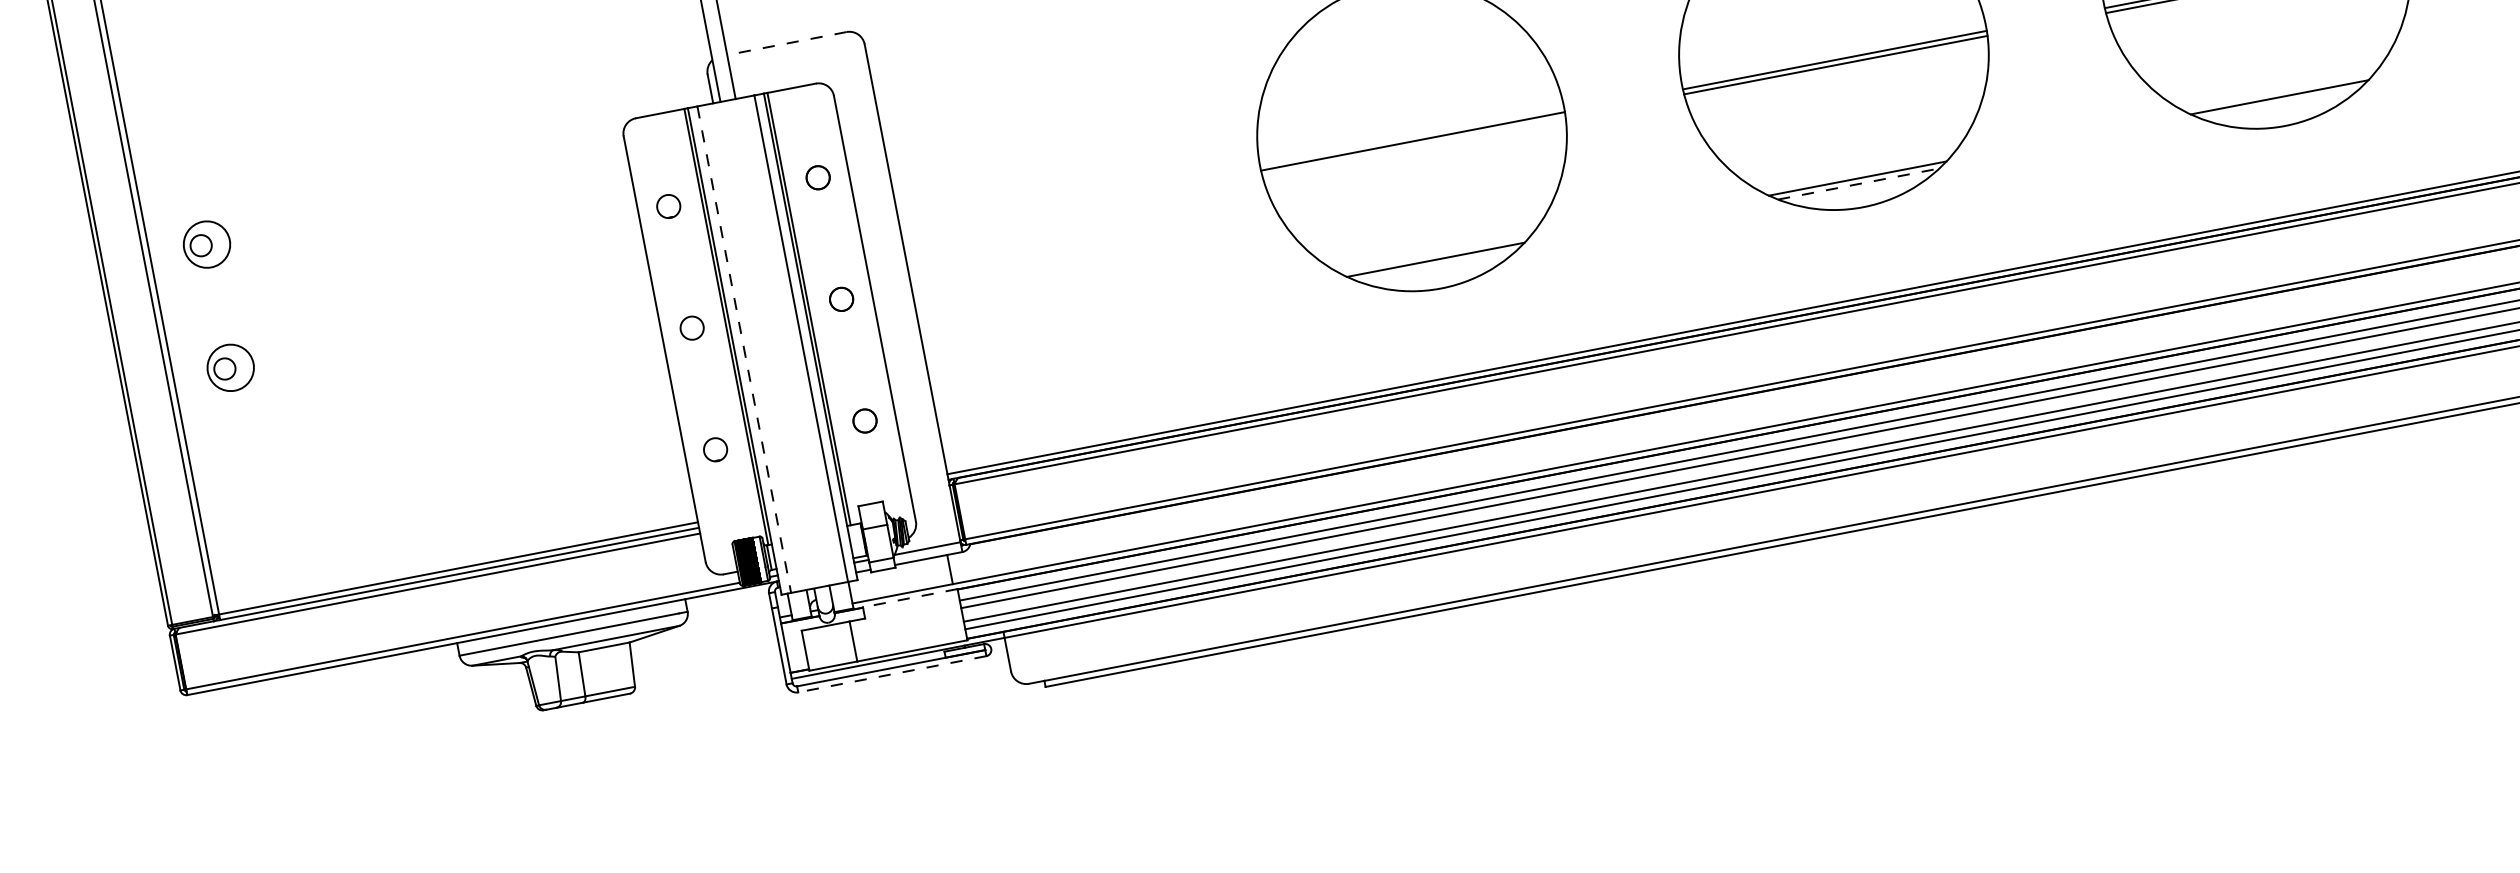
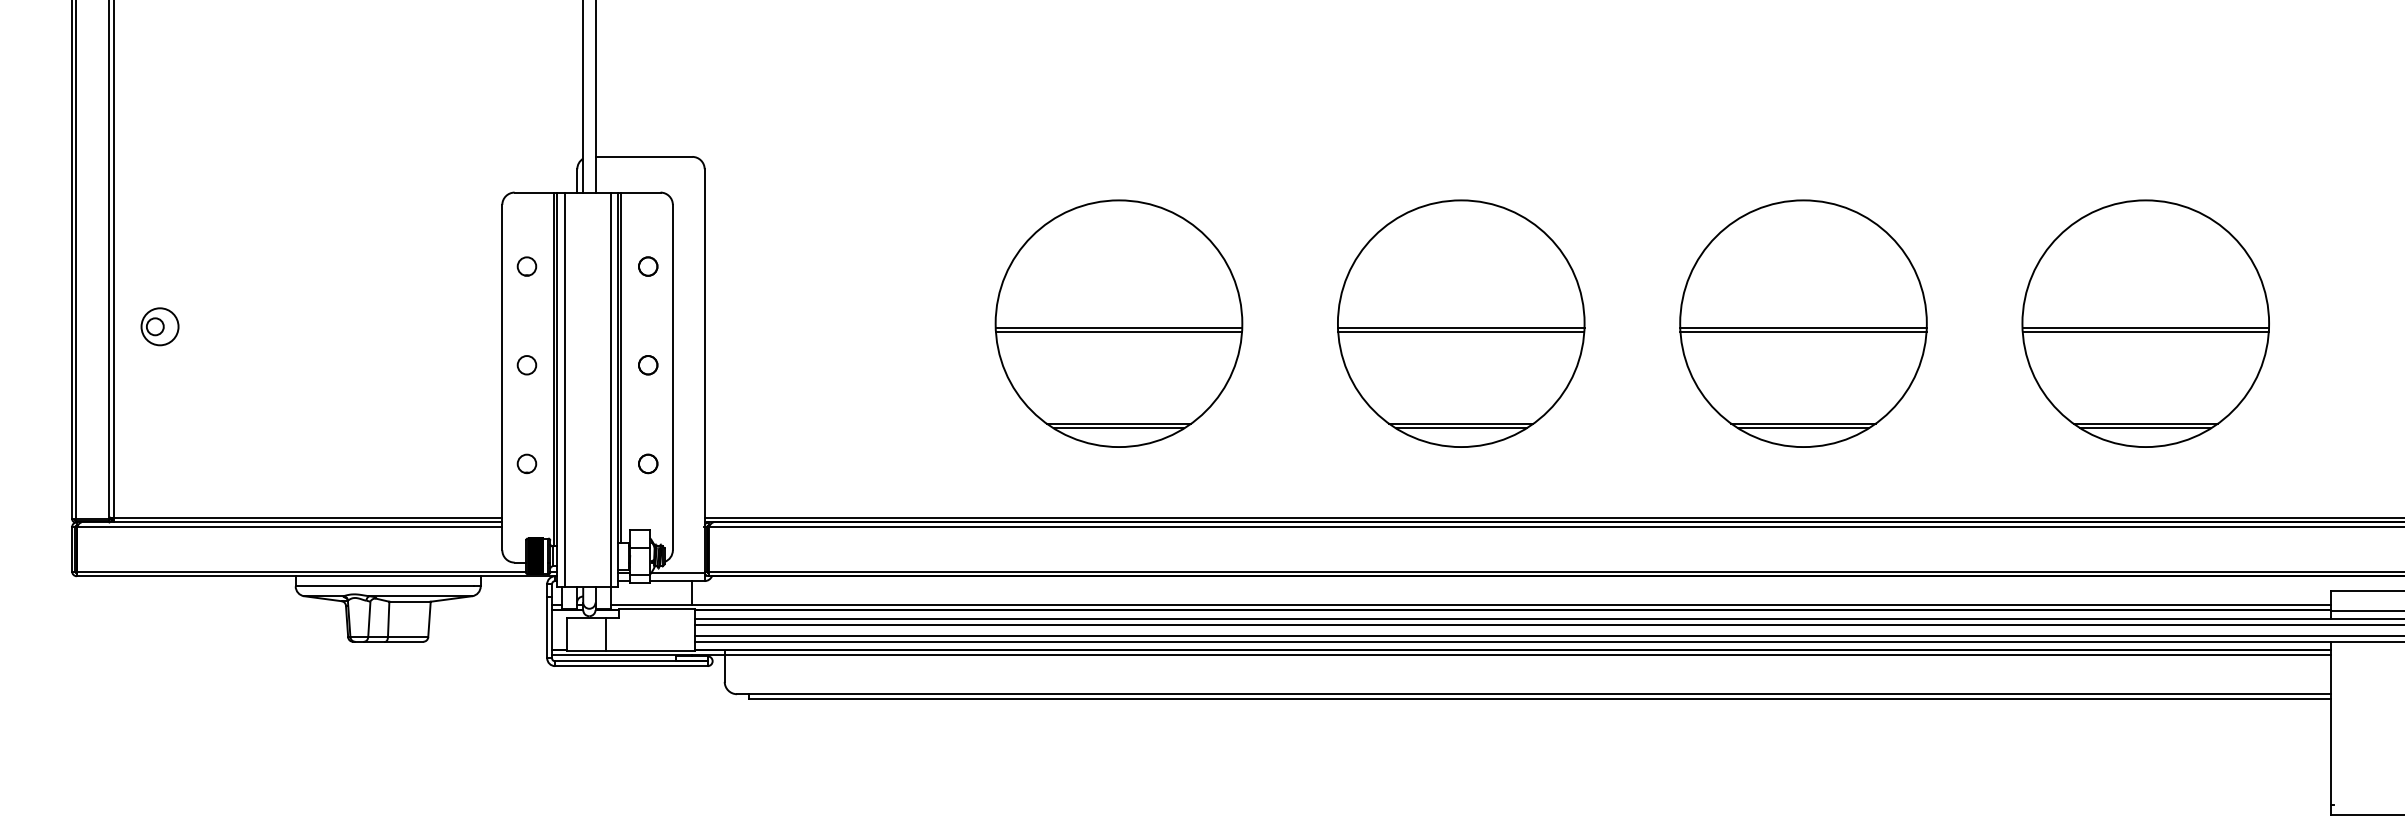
line: (786, 43) -> (643, 156), dashed -> solid
line: (2280, 103) -> (1803, 428), added
line: (1413, 146) -> (1118, 331), added
line: (1859, 184) -> (1461, 428), dashed -> solid
part: (206, 244) -> (159, 226), removed
line: (1436, 265) -> (1118, 428), added
line: (744, 350) -> (564, 390), dashed -> solid
line: (909, 598) -> (656, 609), dashed -> solid
line: (891, 674) -> (630, 666), dashed -> solid

